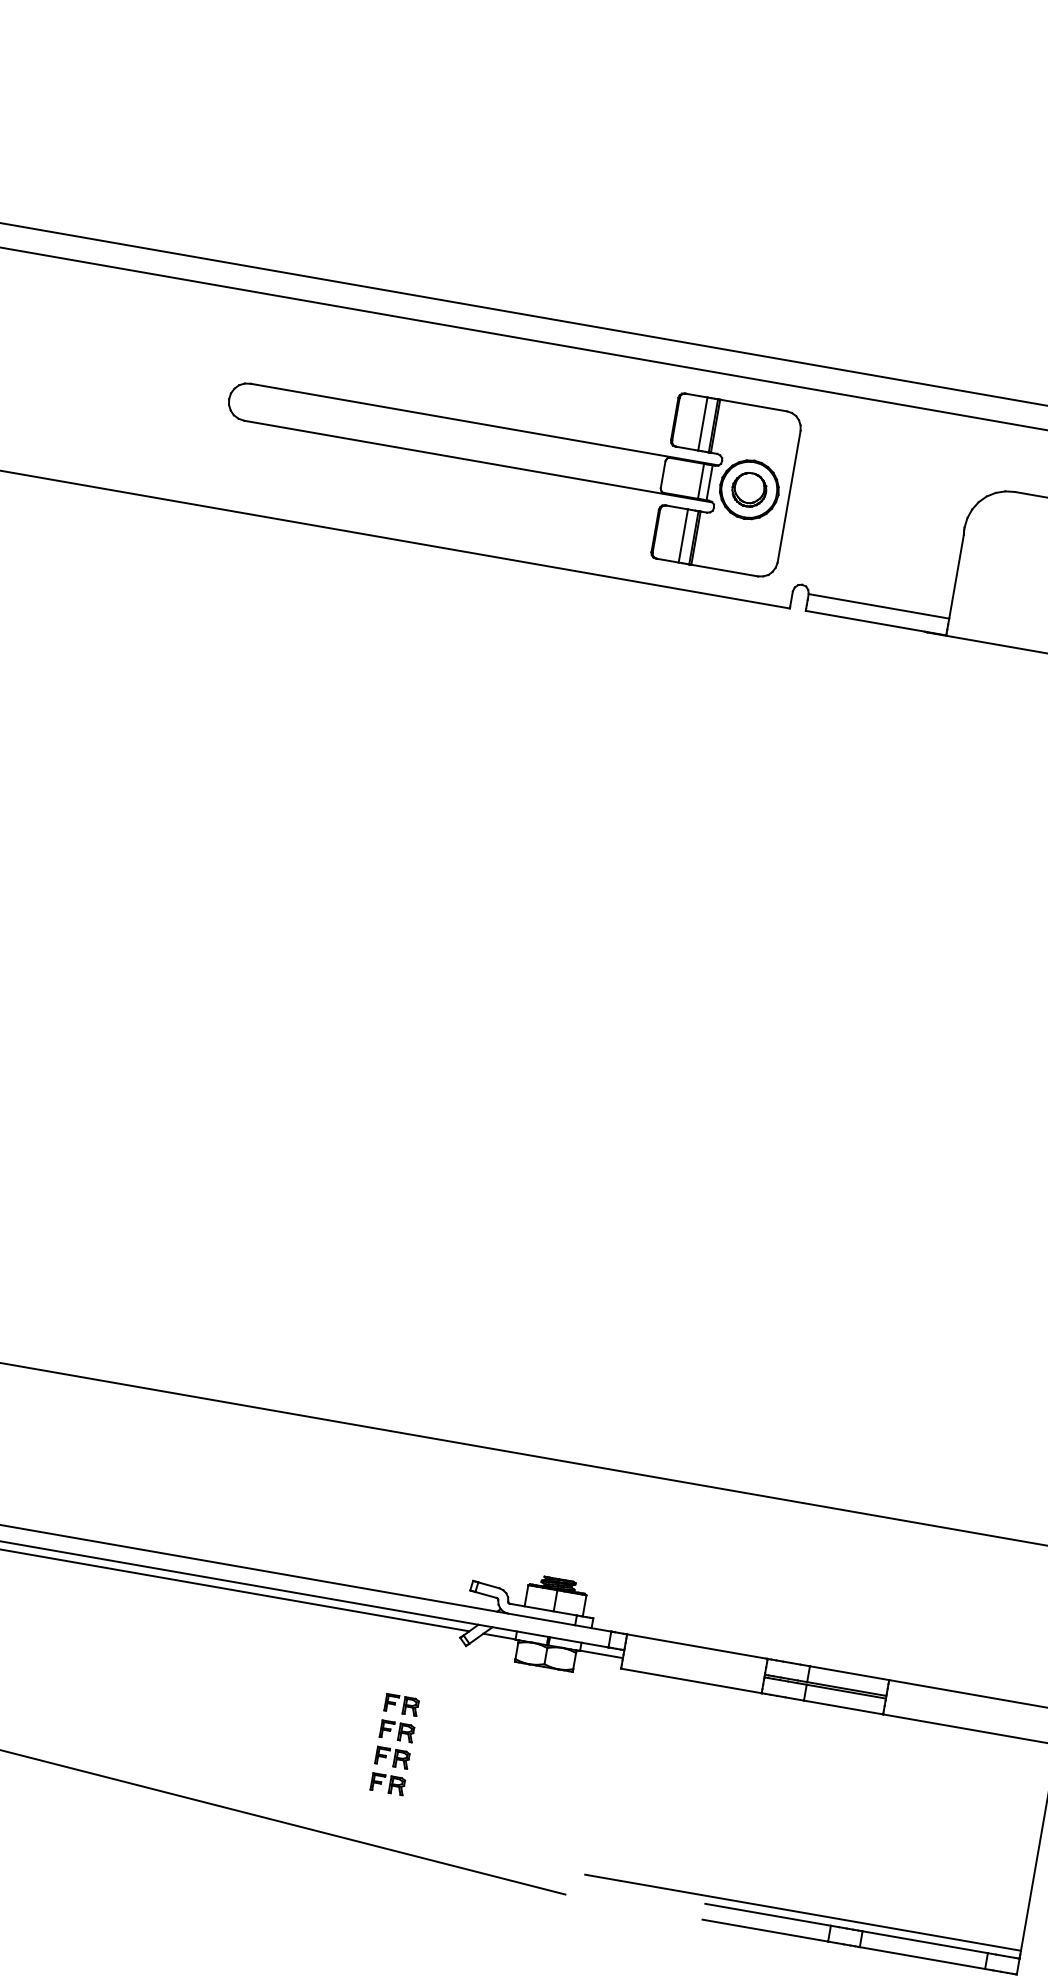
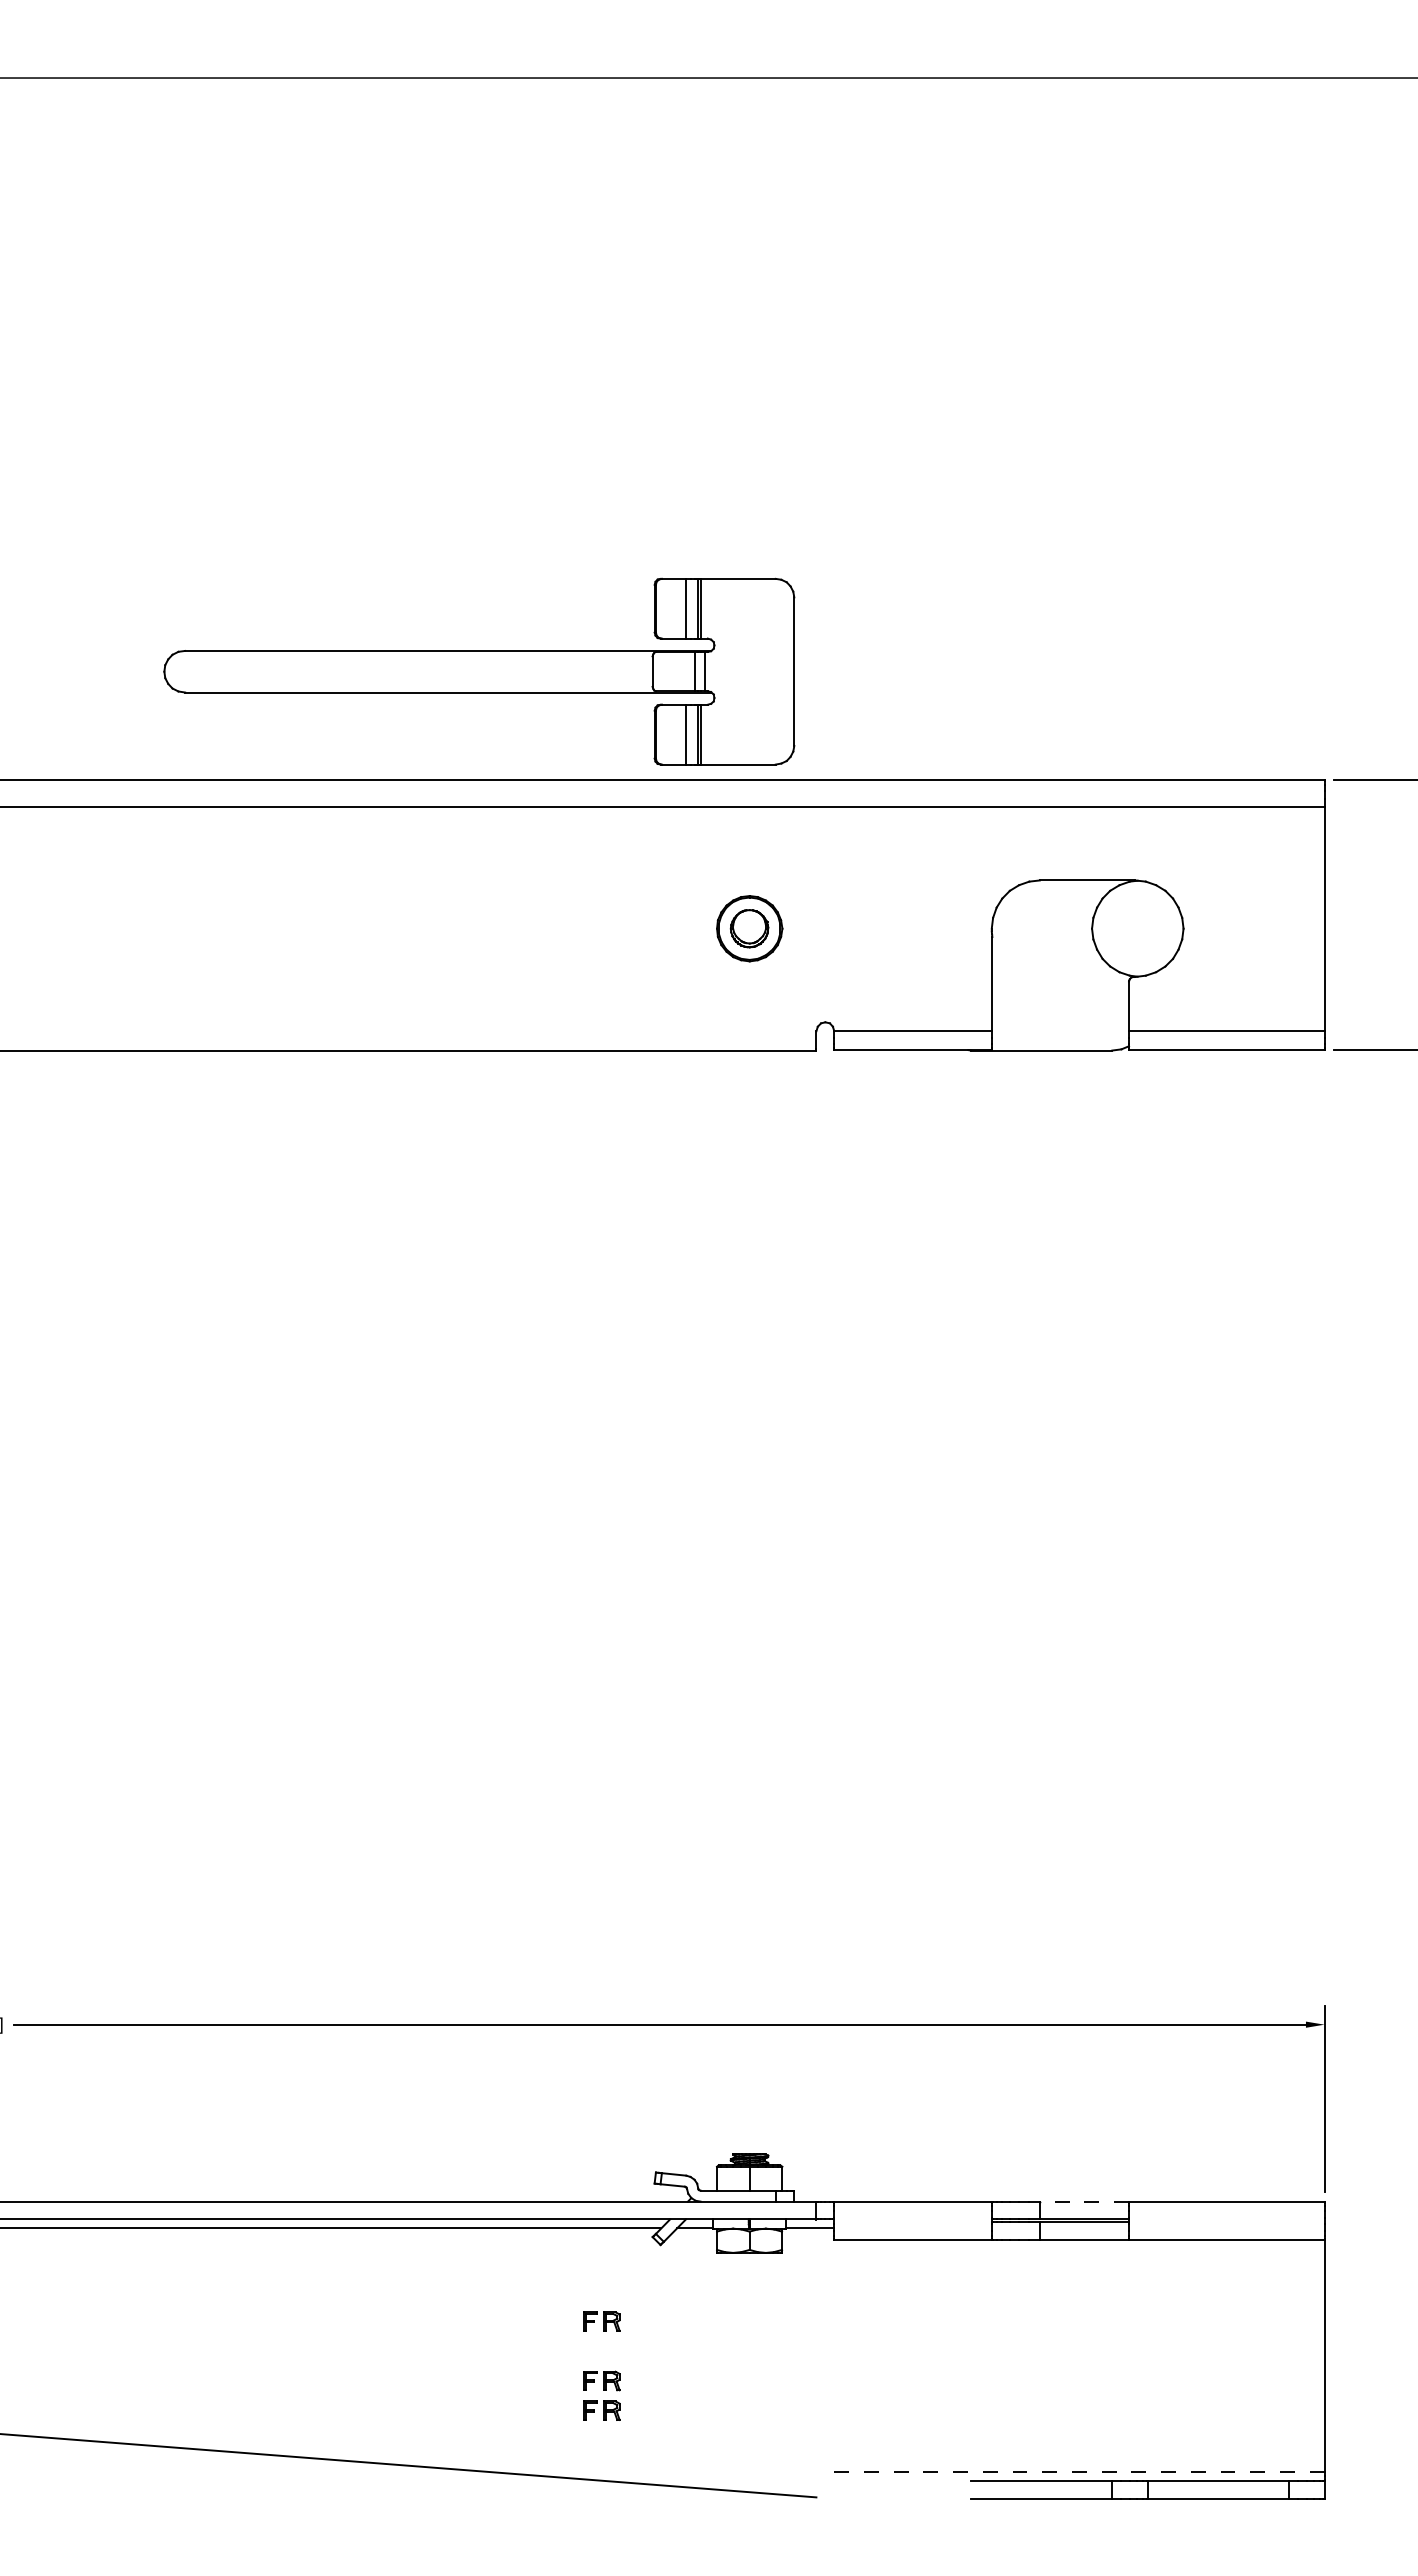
part: (509, 447) -> (479, 671), moved
line: (849, 1673) -> (1084, 2201), solid -> dashed
part: (397, 1731) -> (601, 2351), removed
line: (802, 1912) -> (1078, 2471), solid -> dashed

